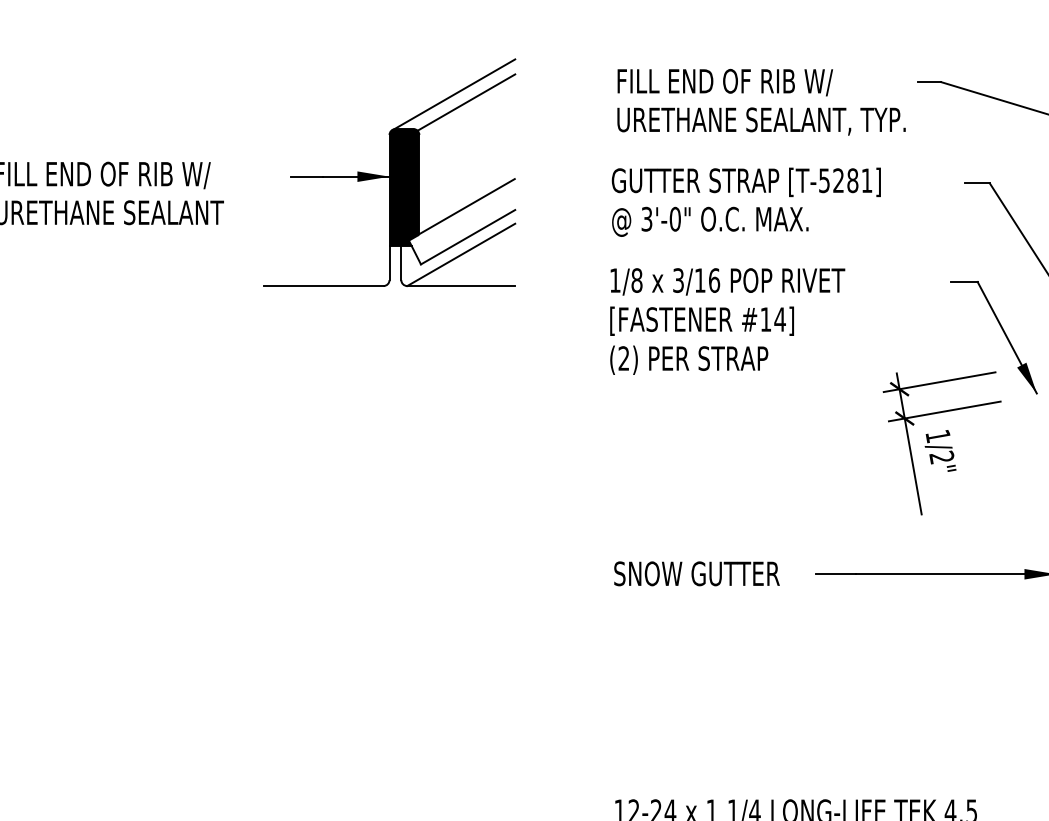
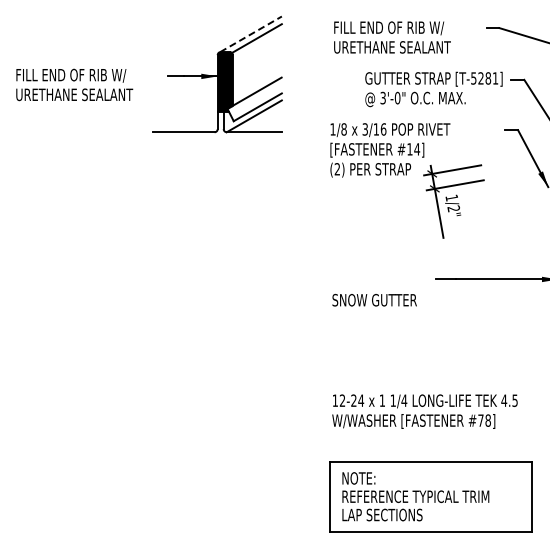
line: (455, 94) -> (251, 34), solid -> dashed
text: (876, 122) -> (466, 48), URETHANE SEALANT, TYP. -> URETHANE SEALANT
text: (745, 202) -> (433, 89), moved
part: (941, 443) -> (453, 201), moved
text: (696, 574) -> (374, 300), moved

